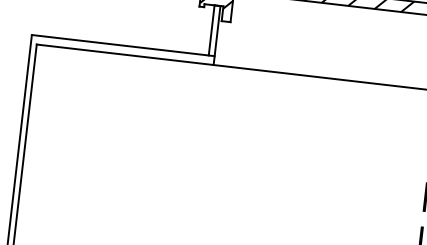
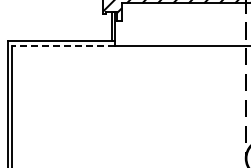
line: (125, 54) -> (63, 46), solid -> dashed

